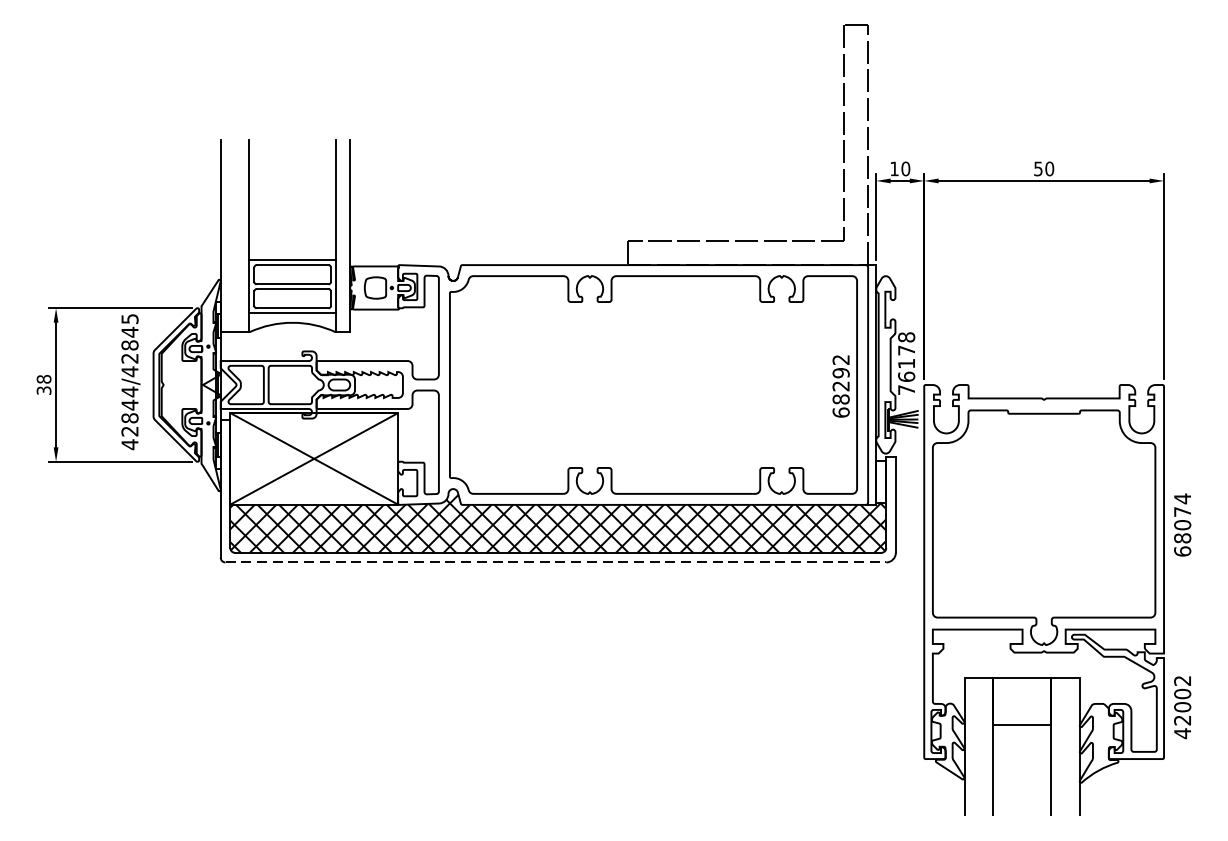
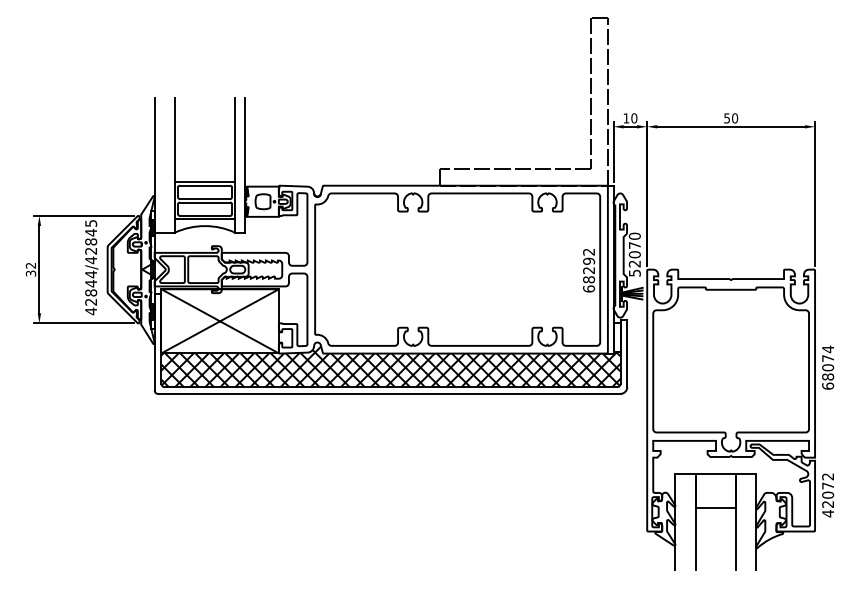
text: (906, 363) -> (634, 254), 76178 -> 52070
text: (44, 379) -> (31, 265), 38 -> 32
line: (556, 561) -> (389, 393), dashed -> solid
text: (1183, 693) -> (828, 485), 42002 -> 42072

